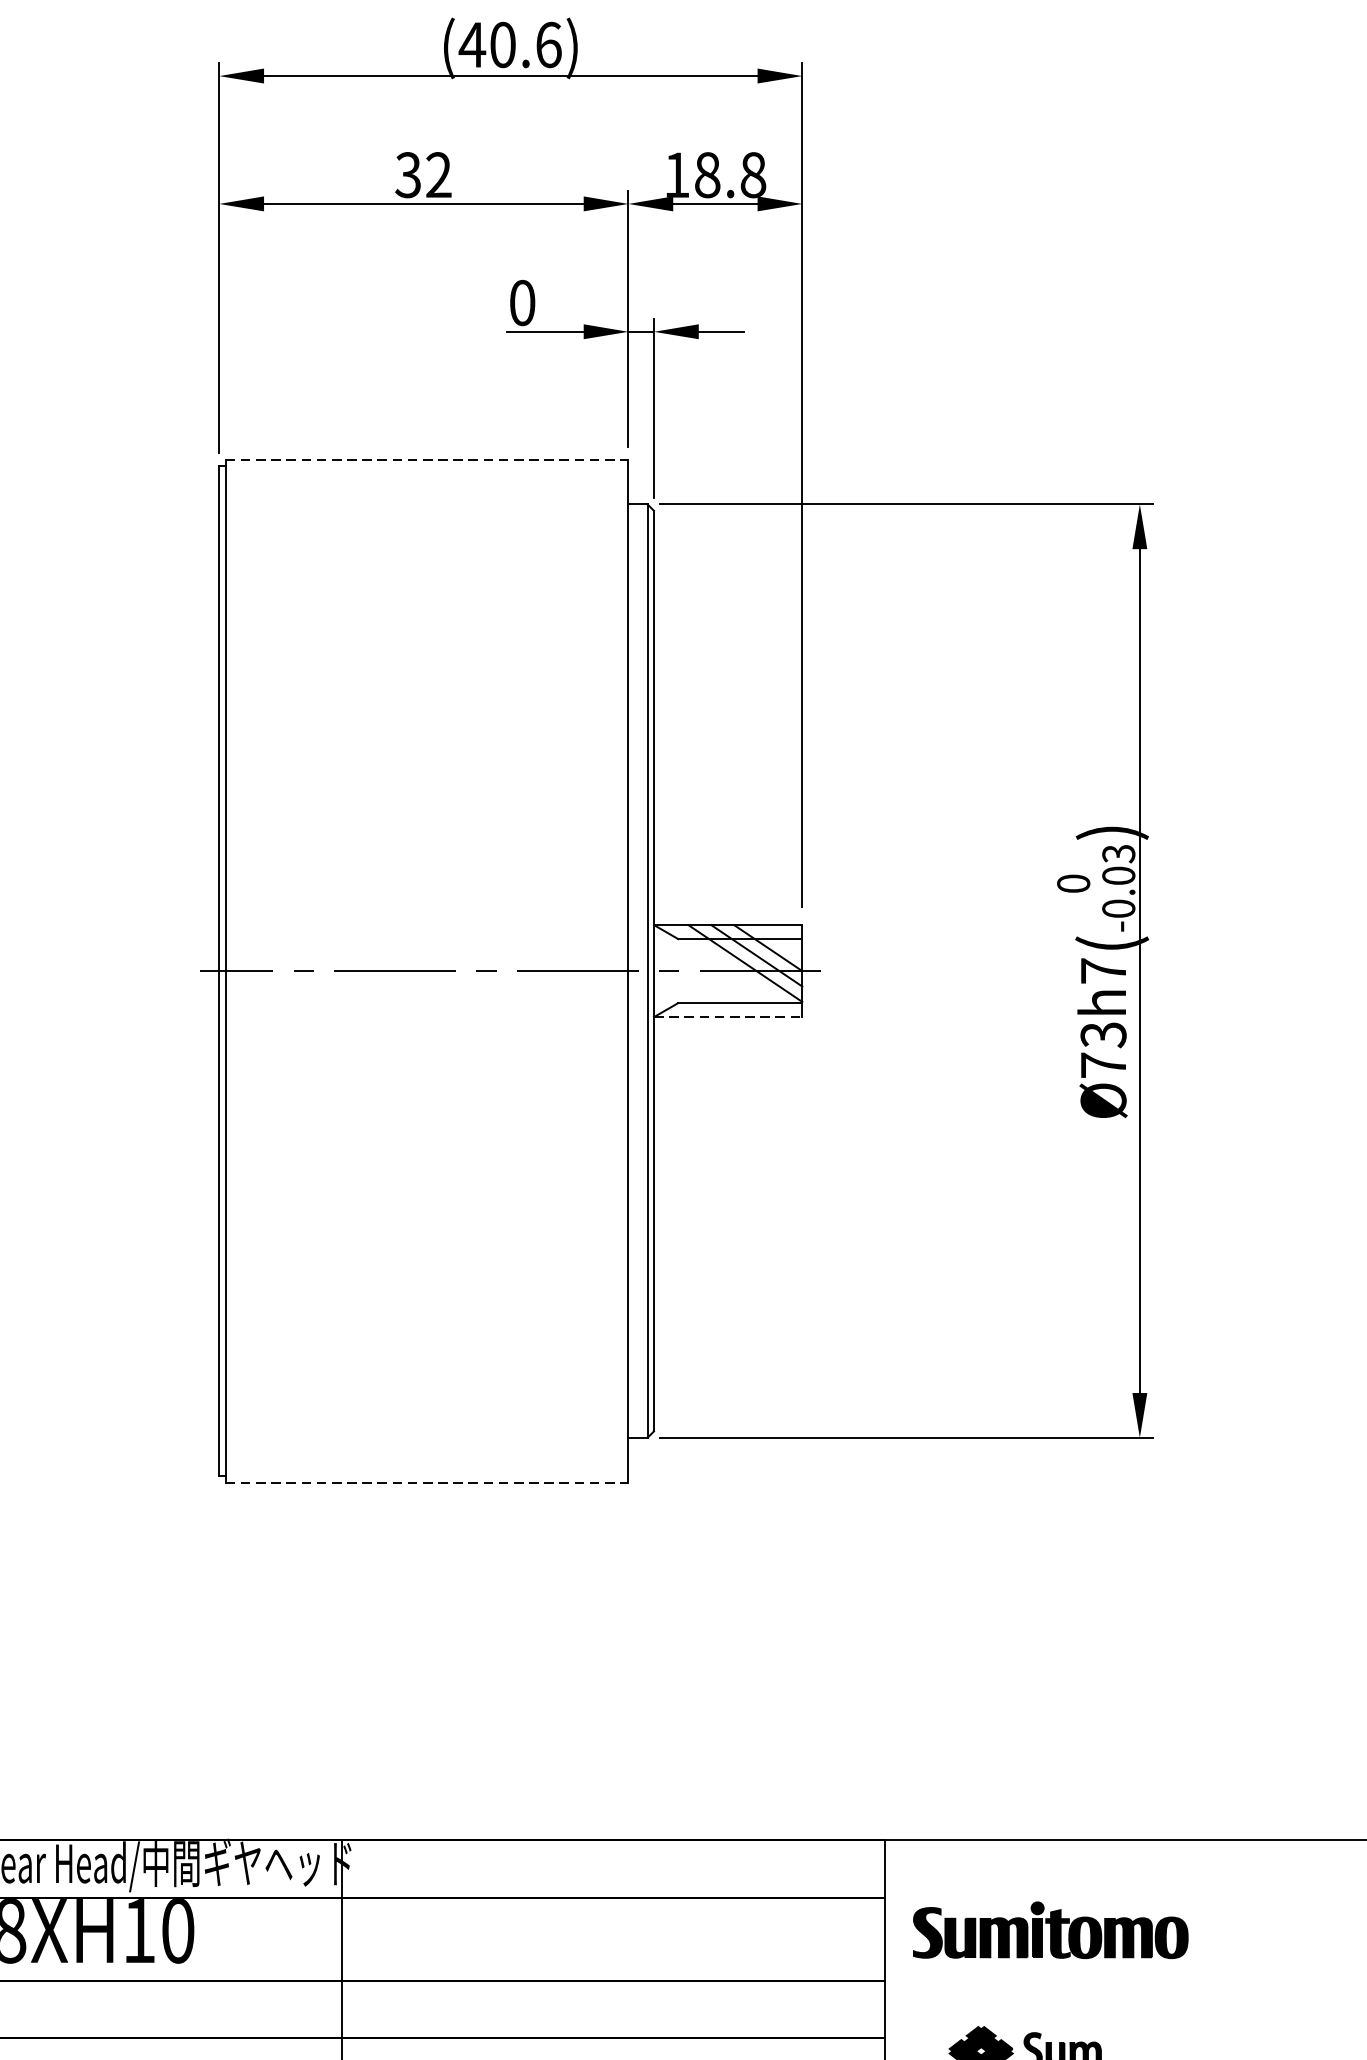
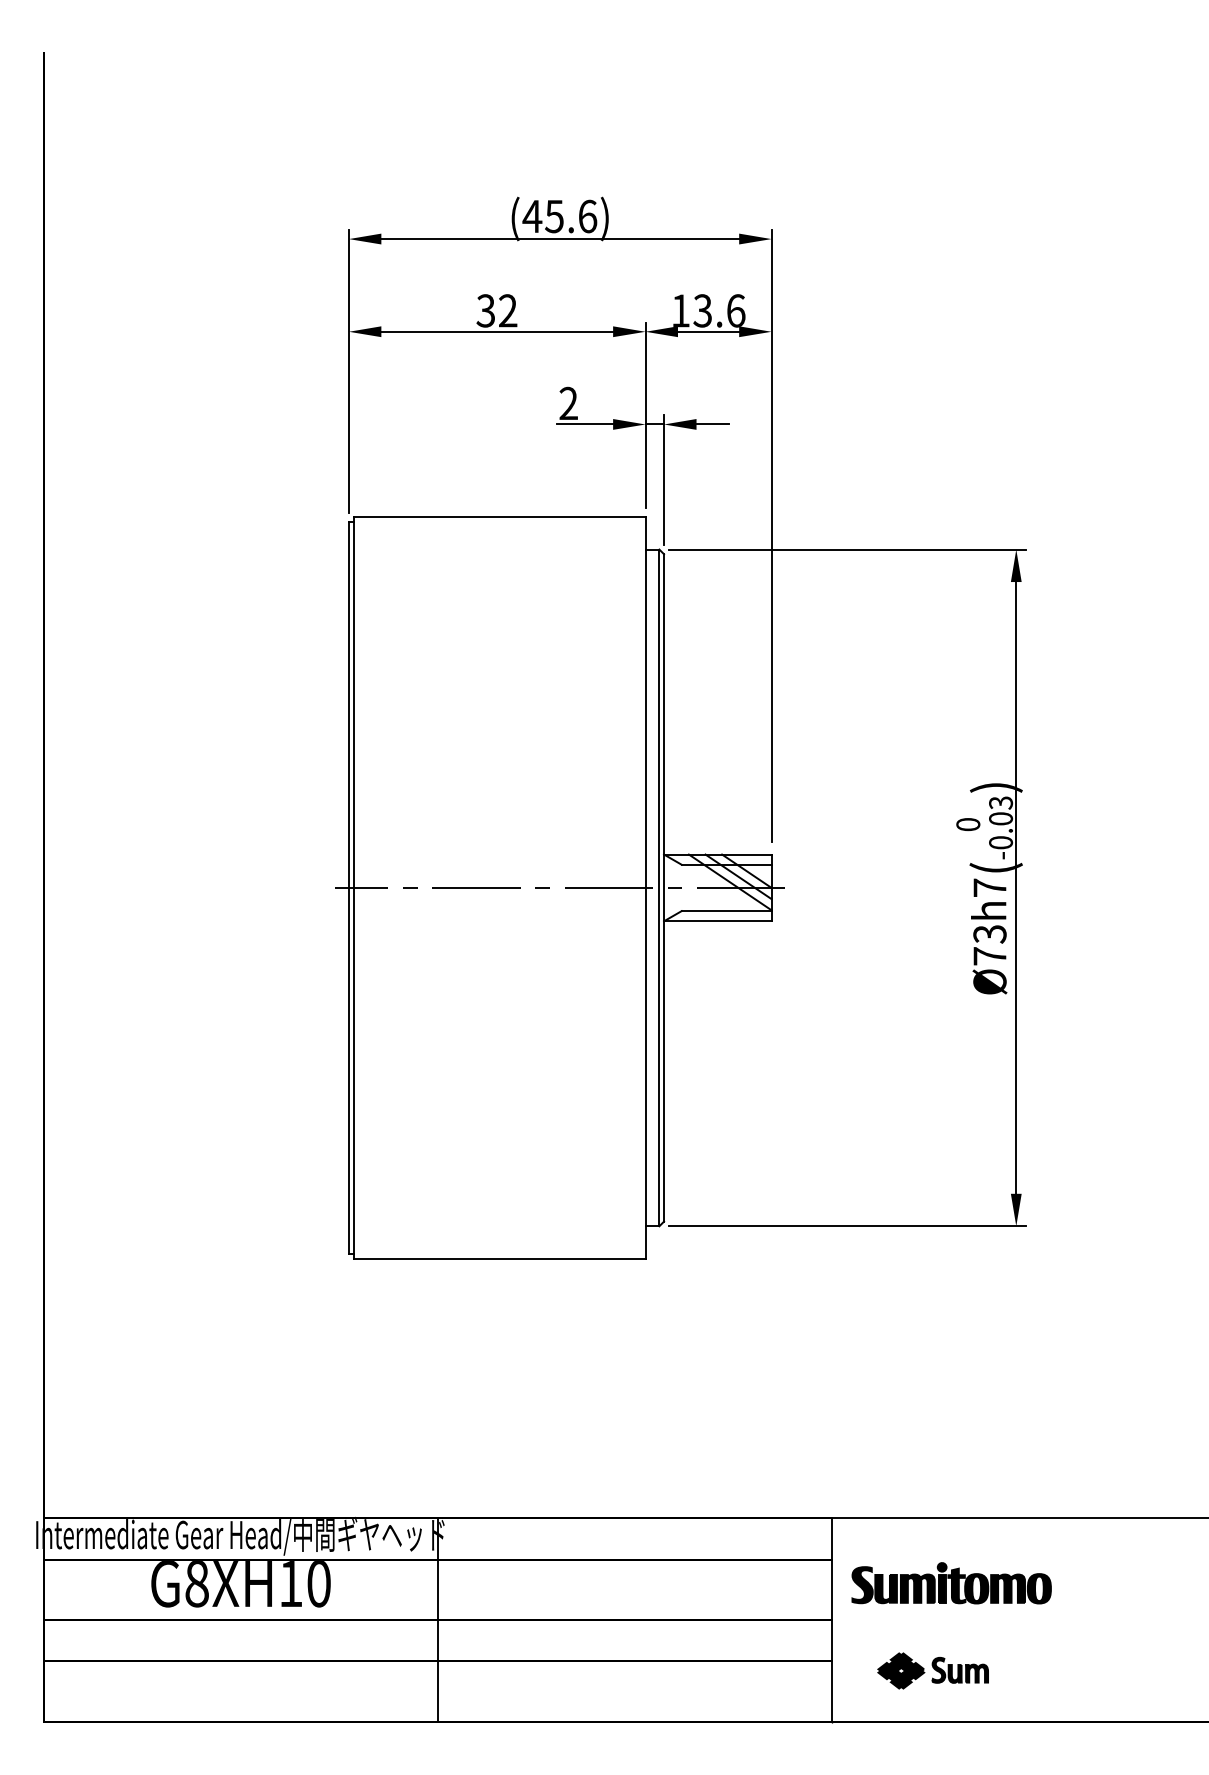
text: (502, 44) -> (554, 216), (40.6) -> (45.6)
text: (730, 174) -> (719, 310), 18.8 -> 13.6
text: (522, 302) -> (568, 403), 0 -> 2
line: (427, 460) -> (499, 517), dashed -> solid
line: (727, 1017) -> (717, 921), dashed -> solid
line: (427, 1482) -> (499, 1258), dashed -> solid

